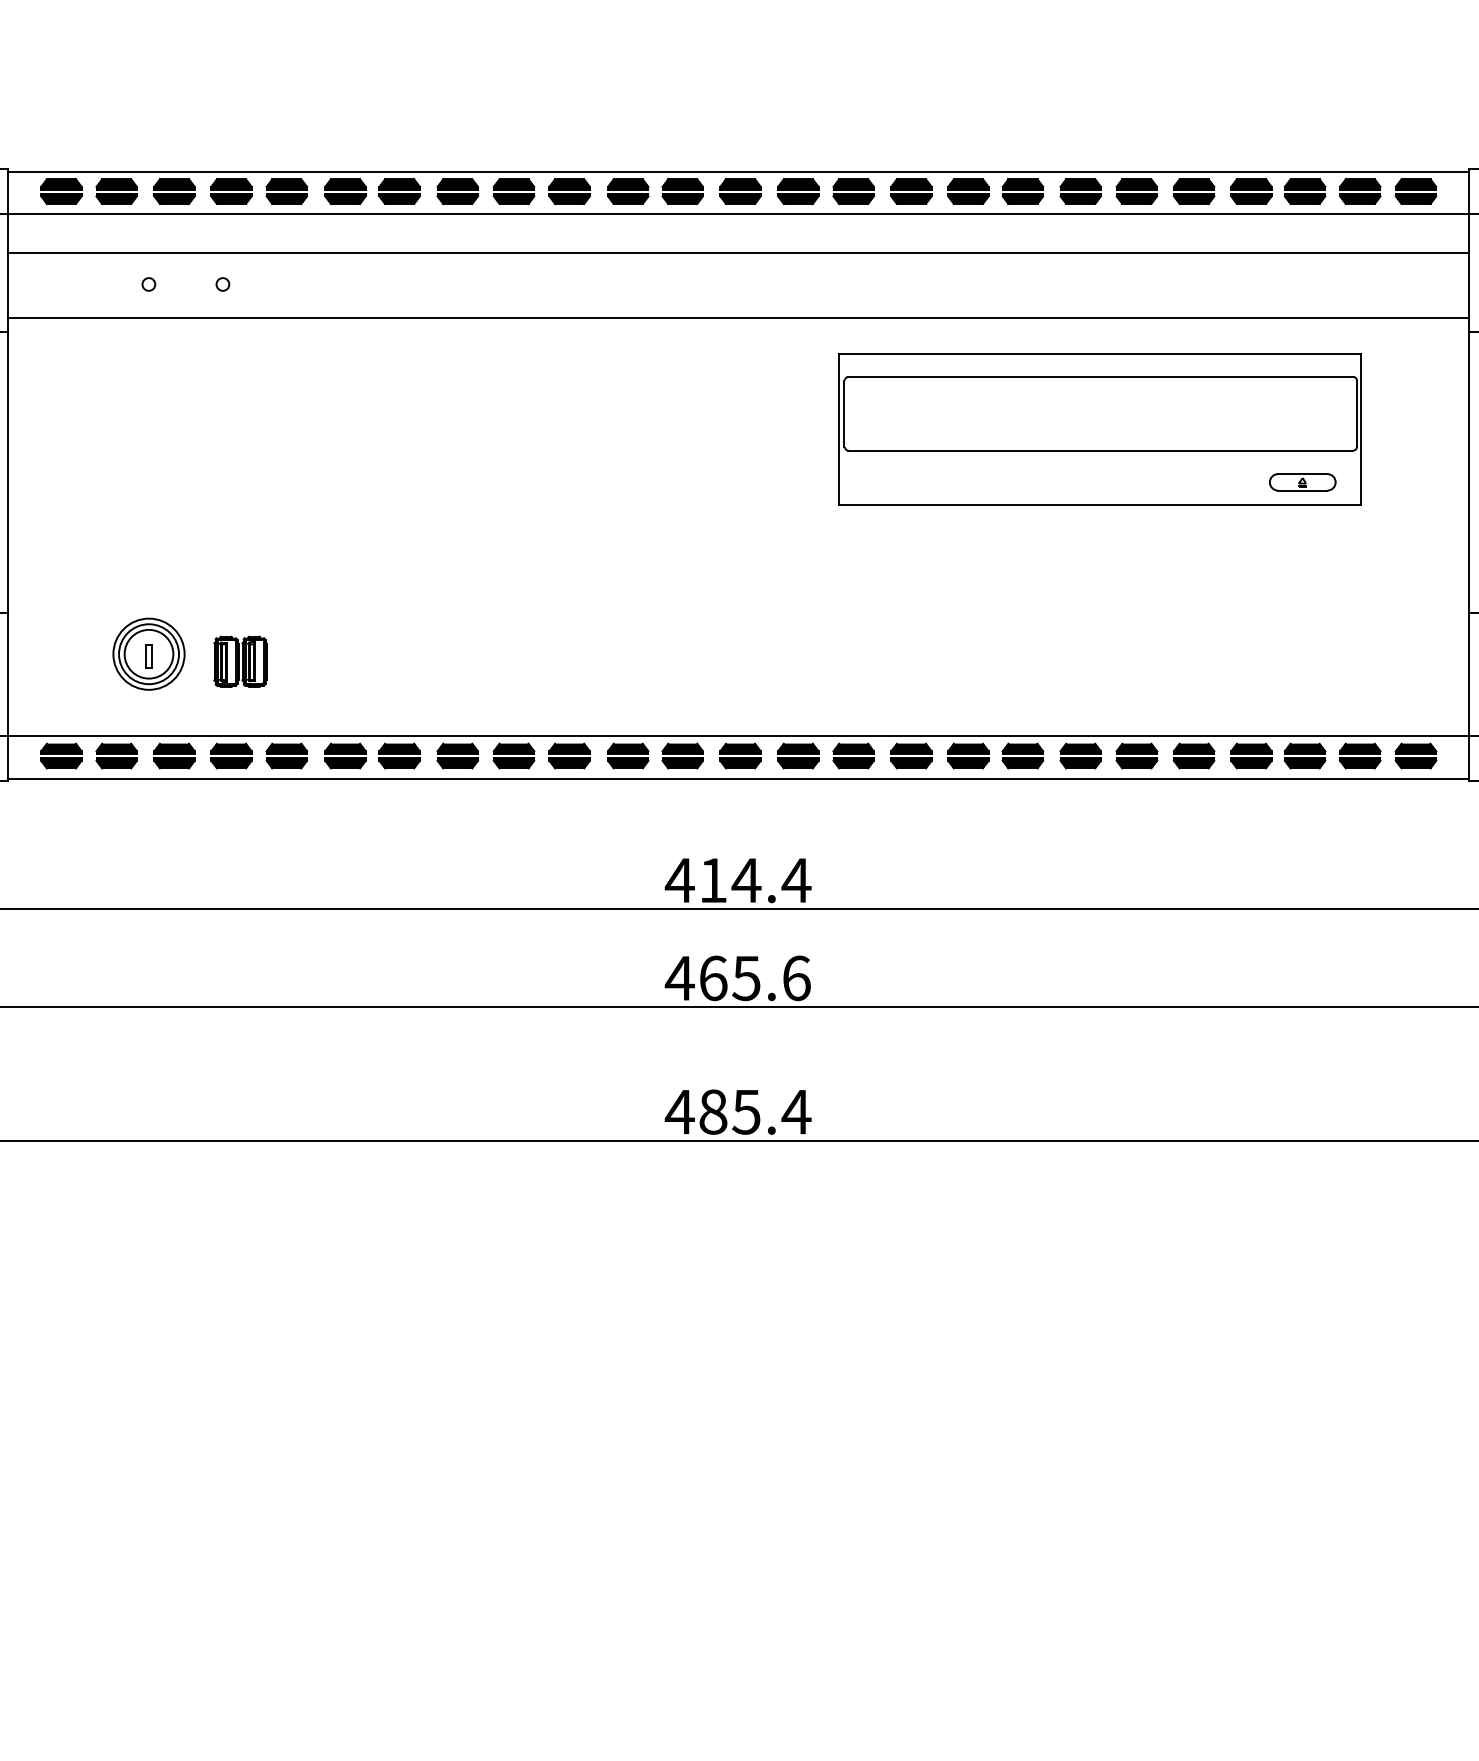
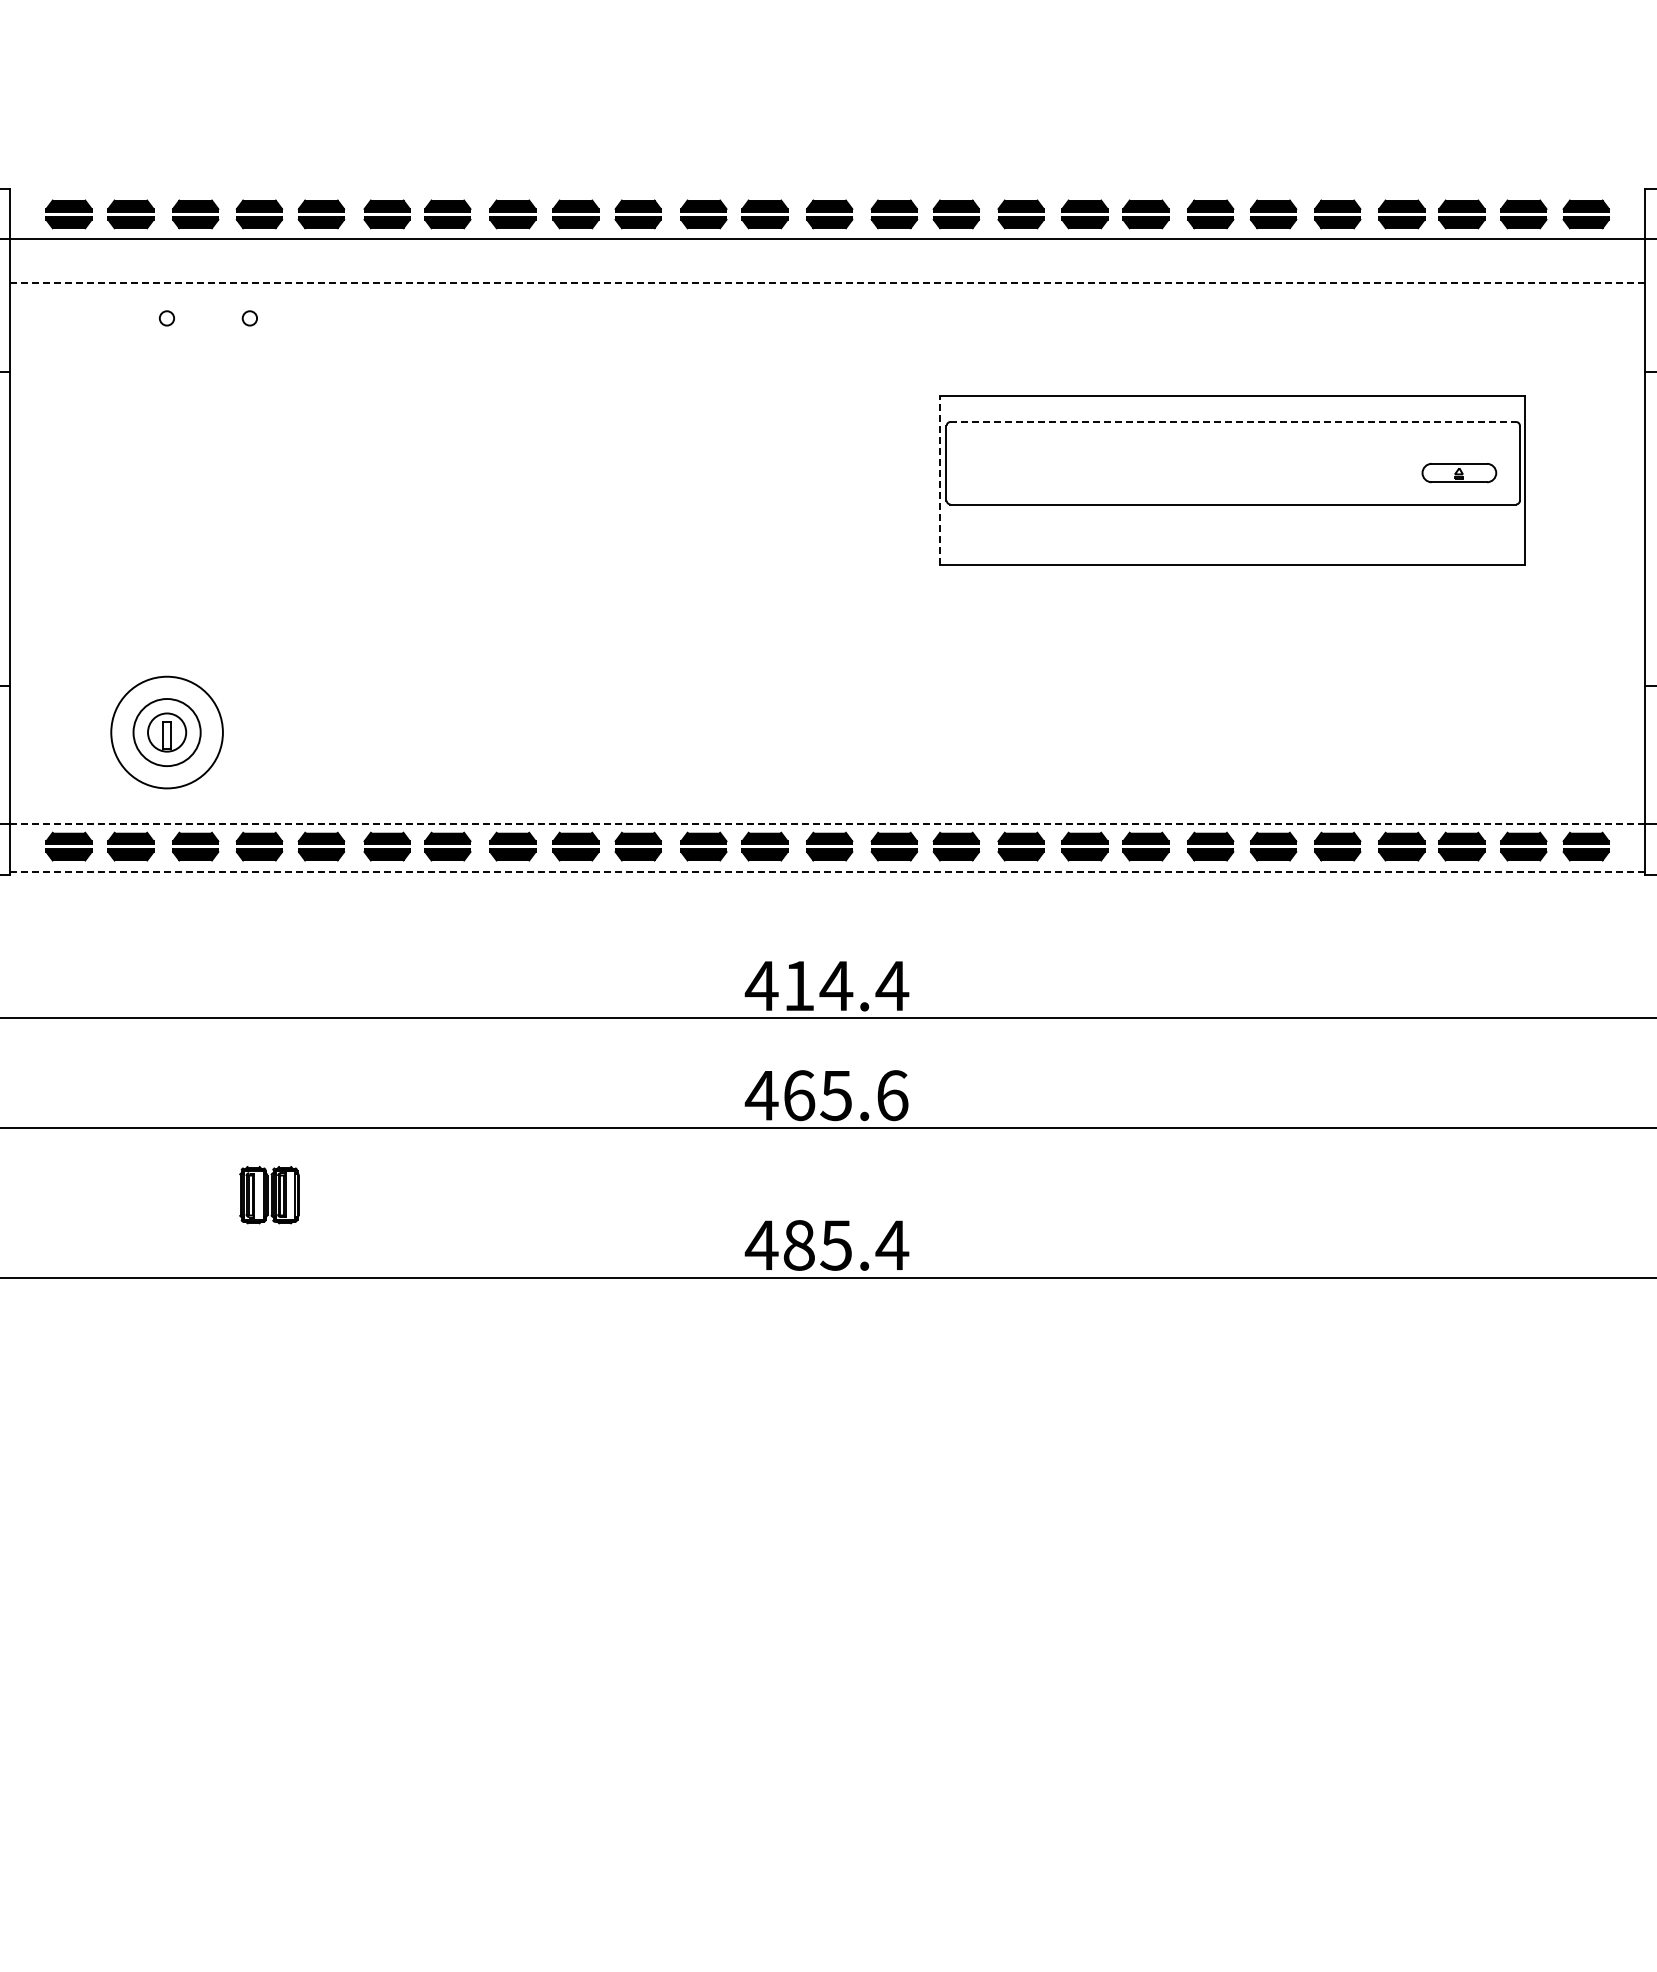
line: (738, 172) -> (827, 192), removed
line: (738, 253) -> (827, 283), solid -> dashed
line: (738, 317) -> (827, 355), removed
line: (1100, 376) -> (1232, 421), solid -> dashed
line: (839, 429) -> (940, 480), solid -> dashed
part: (1302, 482) -> (1459, 473), moved
circle: (148, 654) -> (166, 732), size x0.7
circle: (149, 654) -> (167, 732), size x1.4
part: (240, 662) -> (269, 1195), moved
line: (738, 736) -> (827, 824), solid -> dashed
line: (738, 778) -> (827, 871), solid -> dashed

